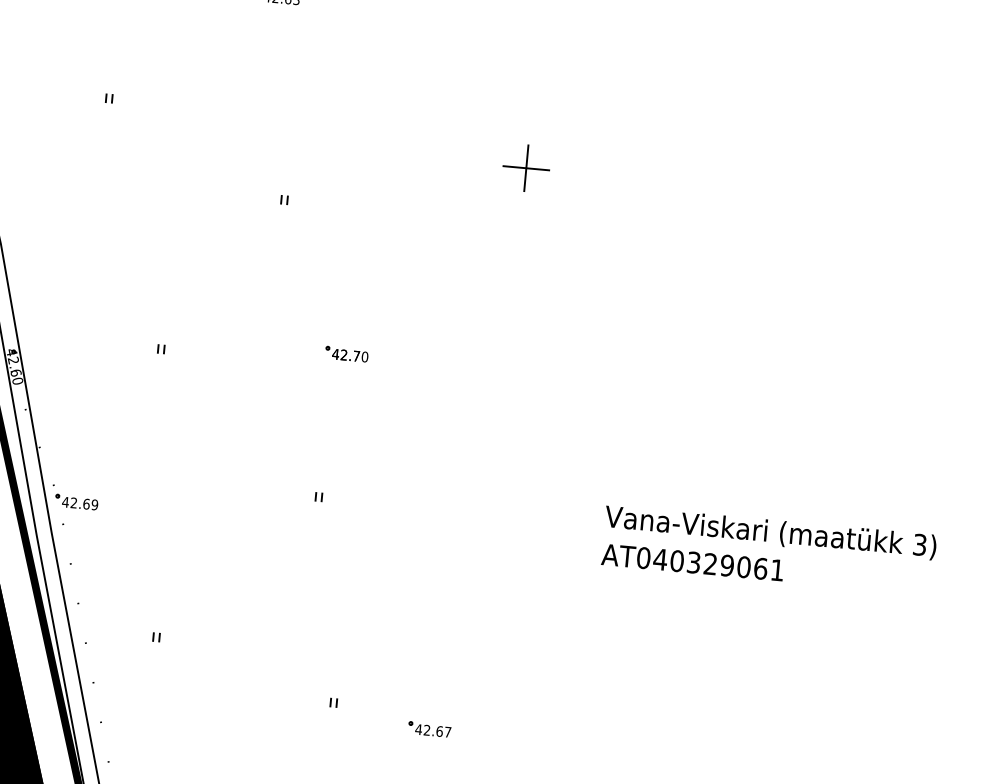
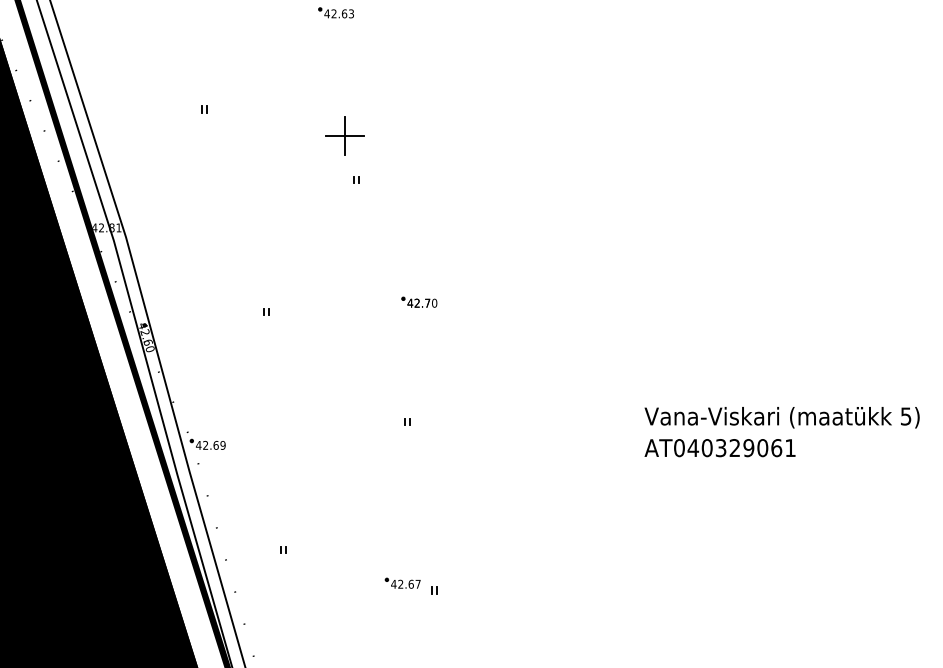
part: (525, 168) -> (344, 135), moved
text: (920, 543) -> (906, 415), 3) -> 5)
part: (429, 728) -> (402, 582), moved

